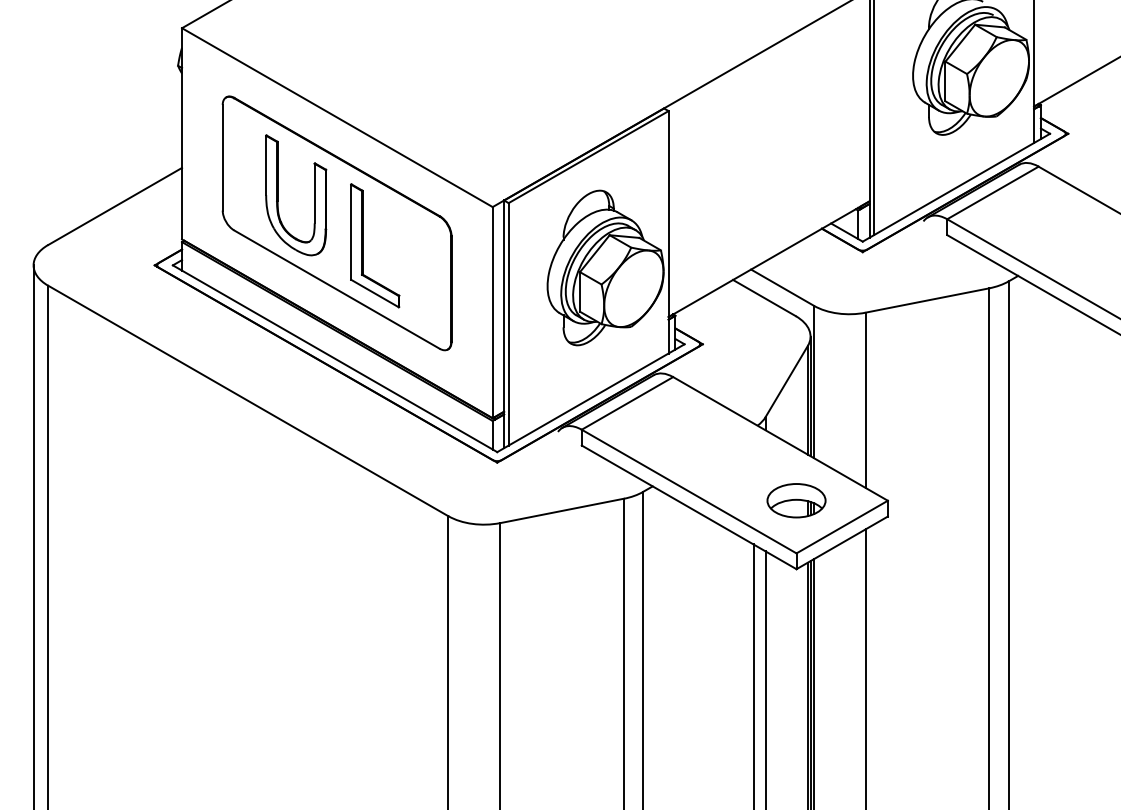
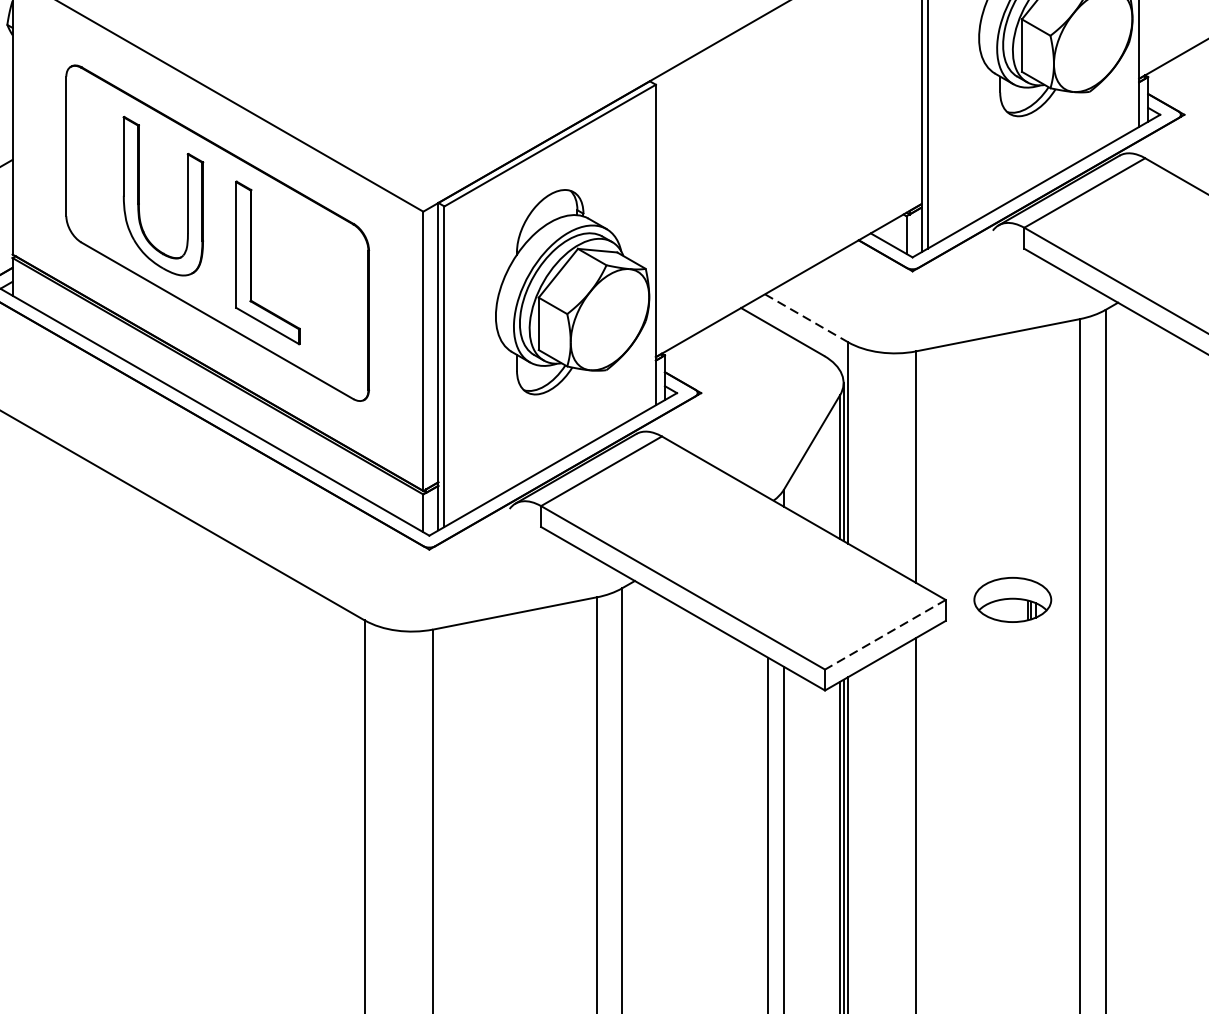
line: (782, 287) -> (806, 318), solid -> dashed
part: (796, 500) -> (1012, 599), moved
line: (842, 527) -> (885, 635), solid -> dashed

